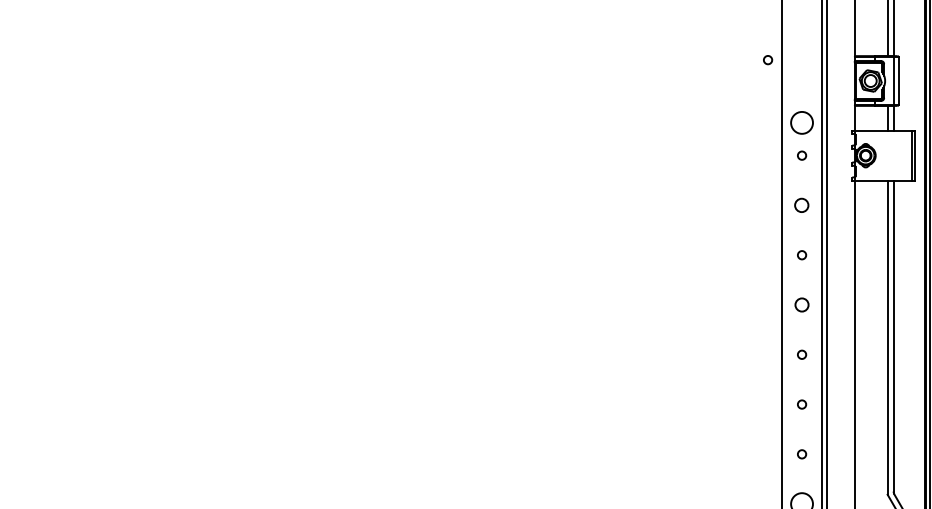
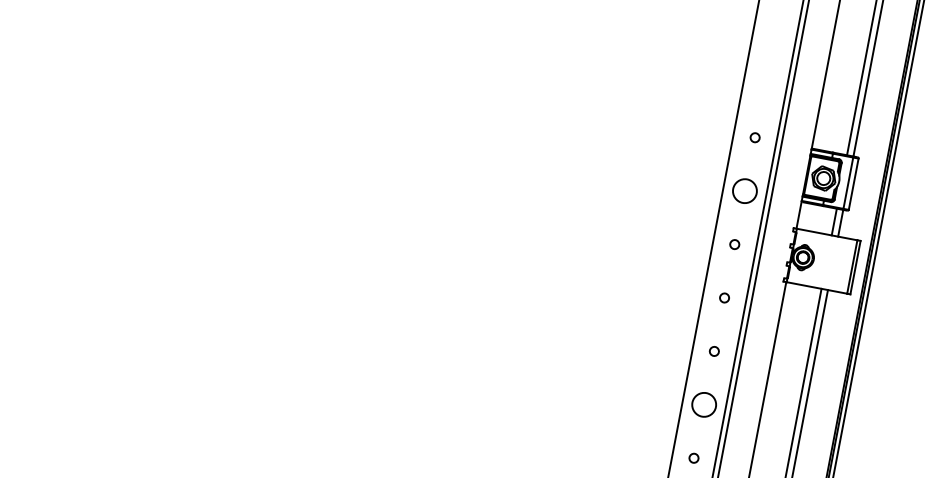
circle: (768, 60) -> (755, 138), moved
circle: (801, 122) -> (744, 190), moved
circle: (802, 205) -> (725, 298), size x0.62
circle: (801, 304) -> (703, 404), size x1.67

